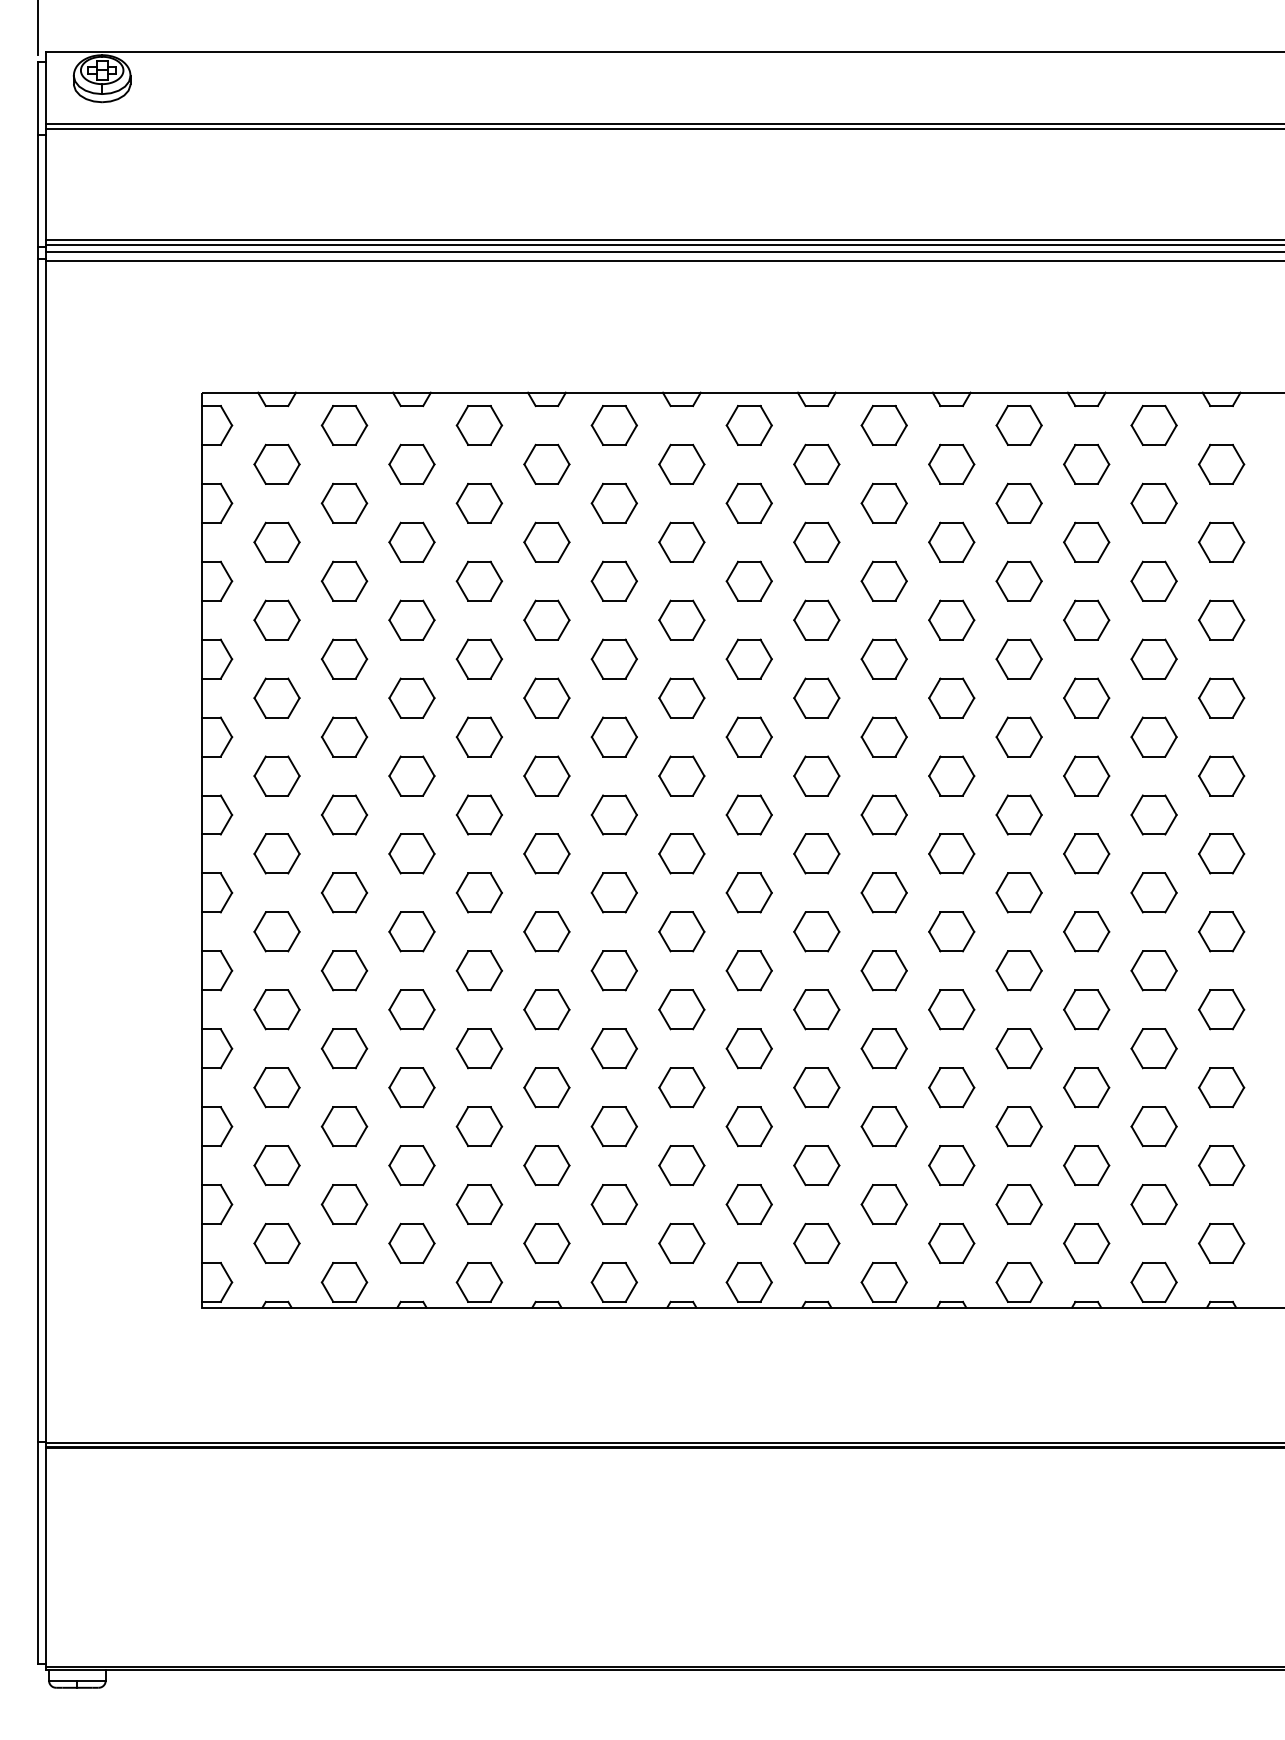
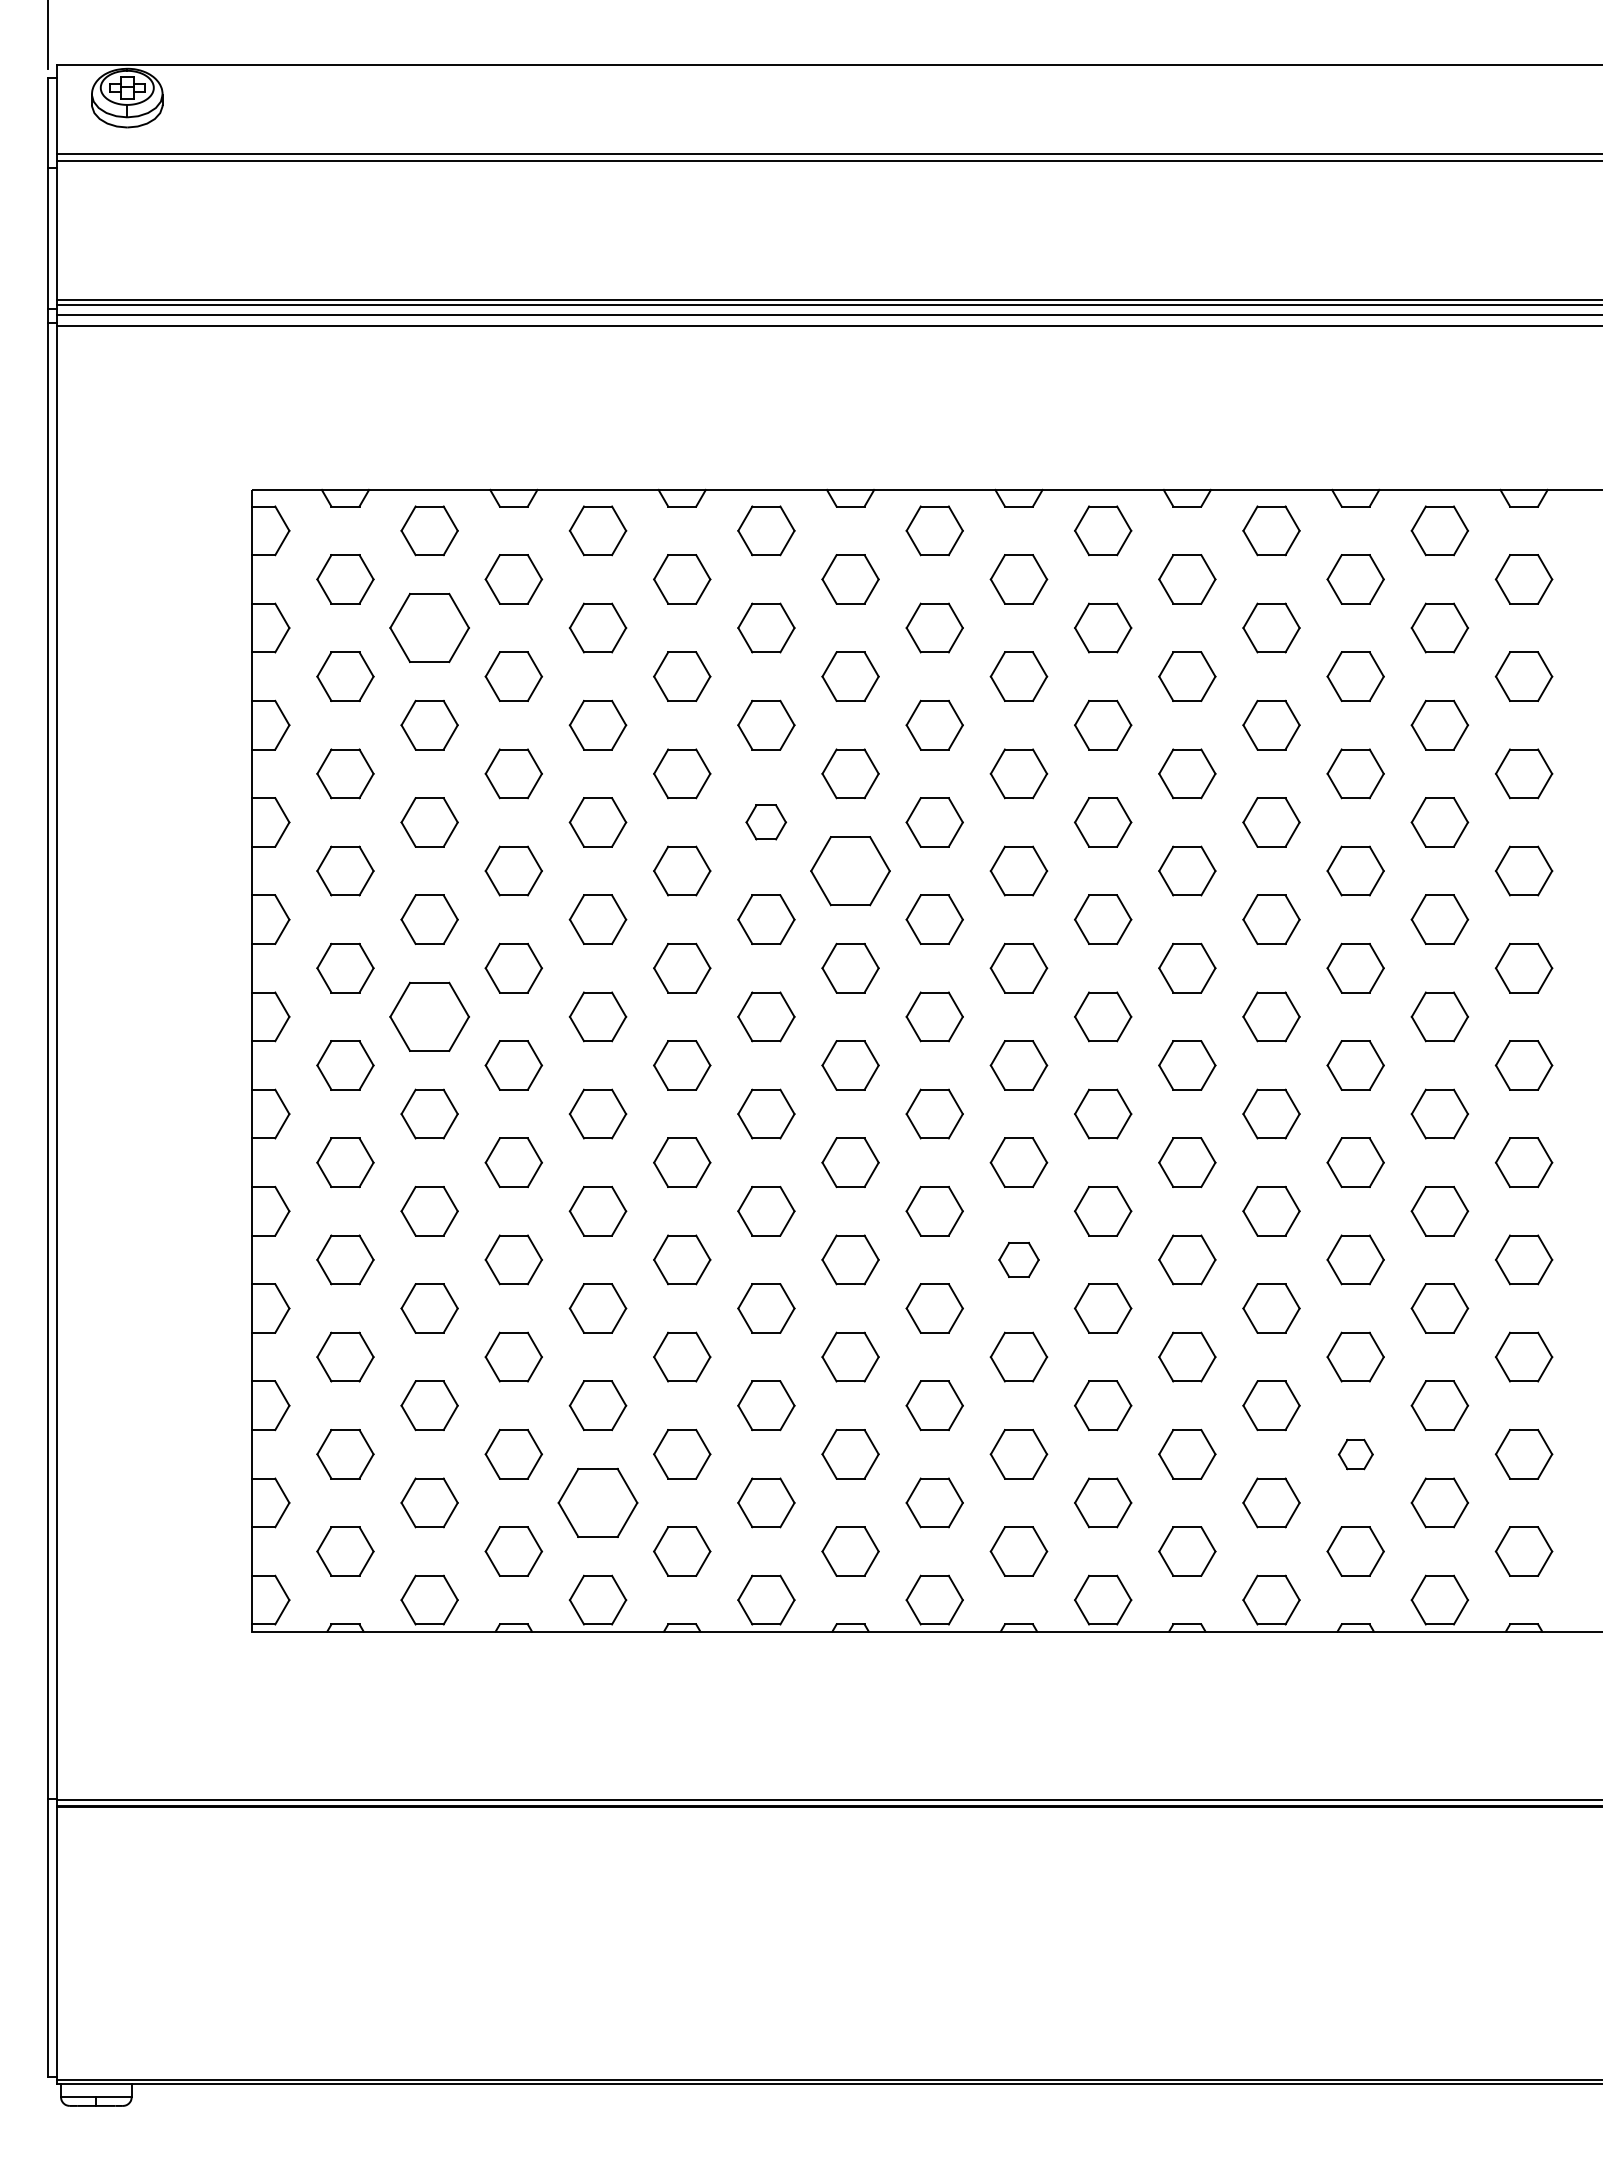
part: (344, 503) -> (429, 628), size x1.4
part: (613, 658) -> (765, 821), size x0.7
part: (681, 697) -> (850, 870), size x1.4
part: (344, 814) -> (429, 1016), size x1.4
part: (816, 1009) -> (1018, 1259), size x0.7
part: (1086, 1165) -> (1355, 1454), size x0.6
part: (479, 1204) -> (598, 1502), size x1.4

